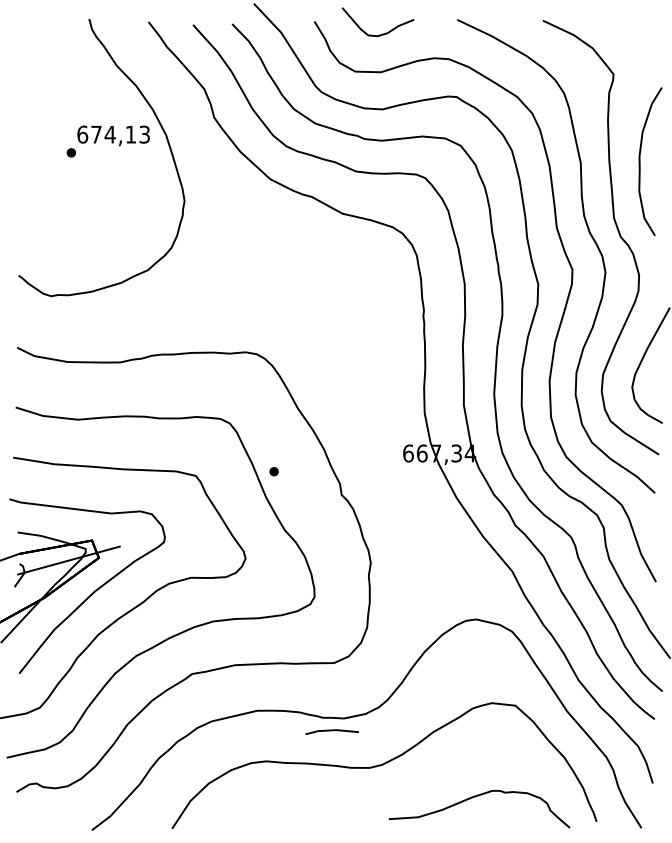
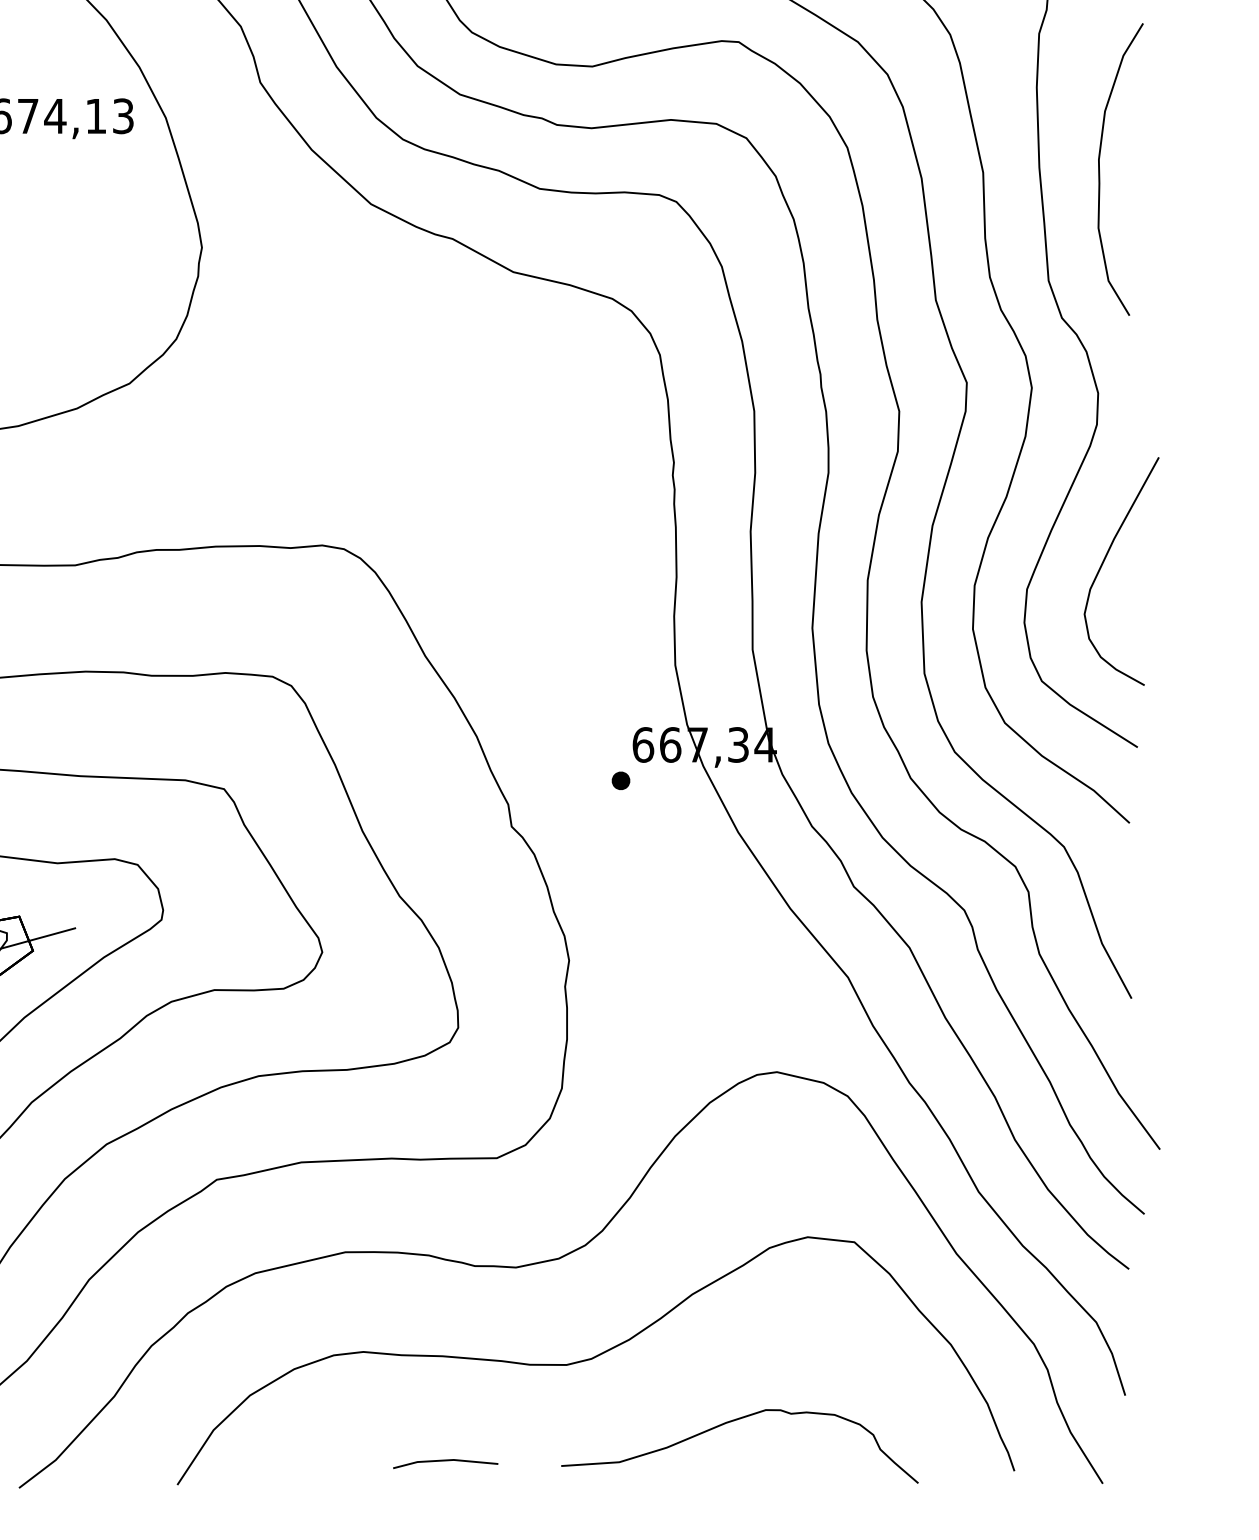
part: (273, 471) -> (619, 780), moved
line: (331, 731) -> (444, 1462), moved
curve: (475, 797) -> (732, 1423), moved

